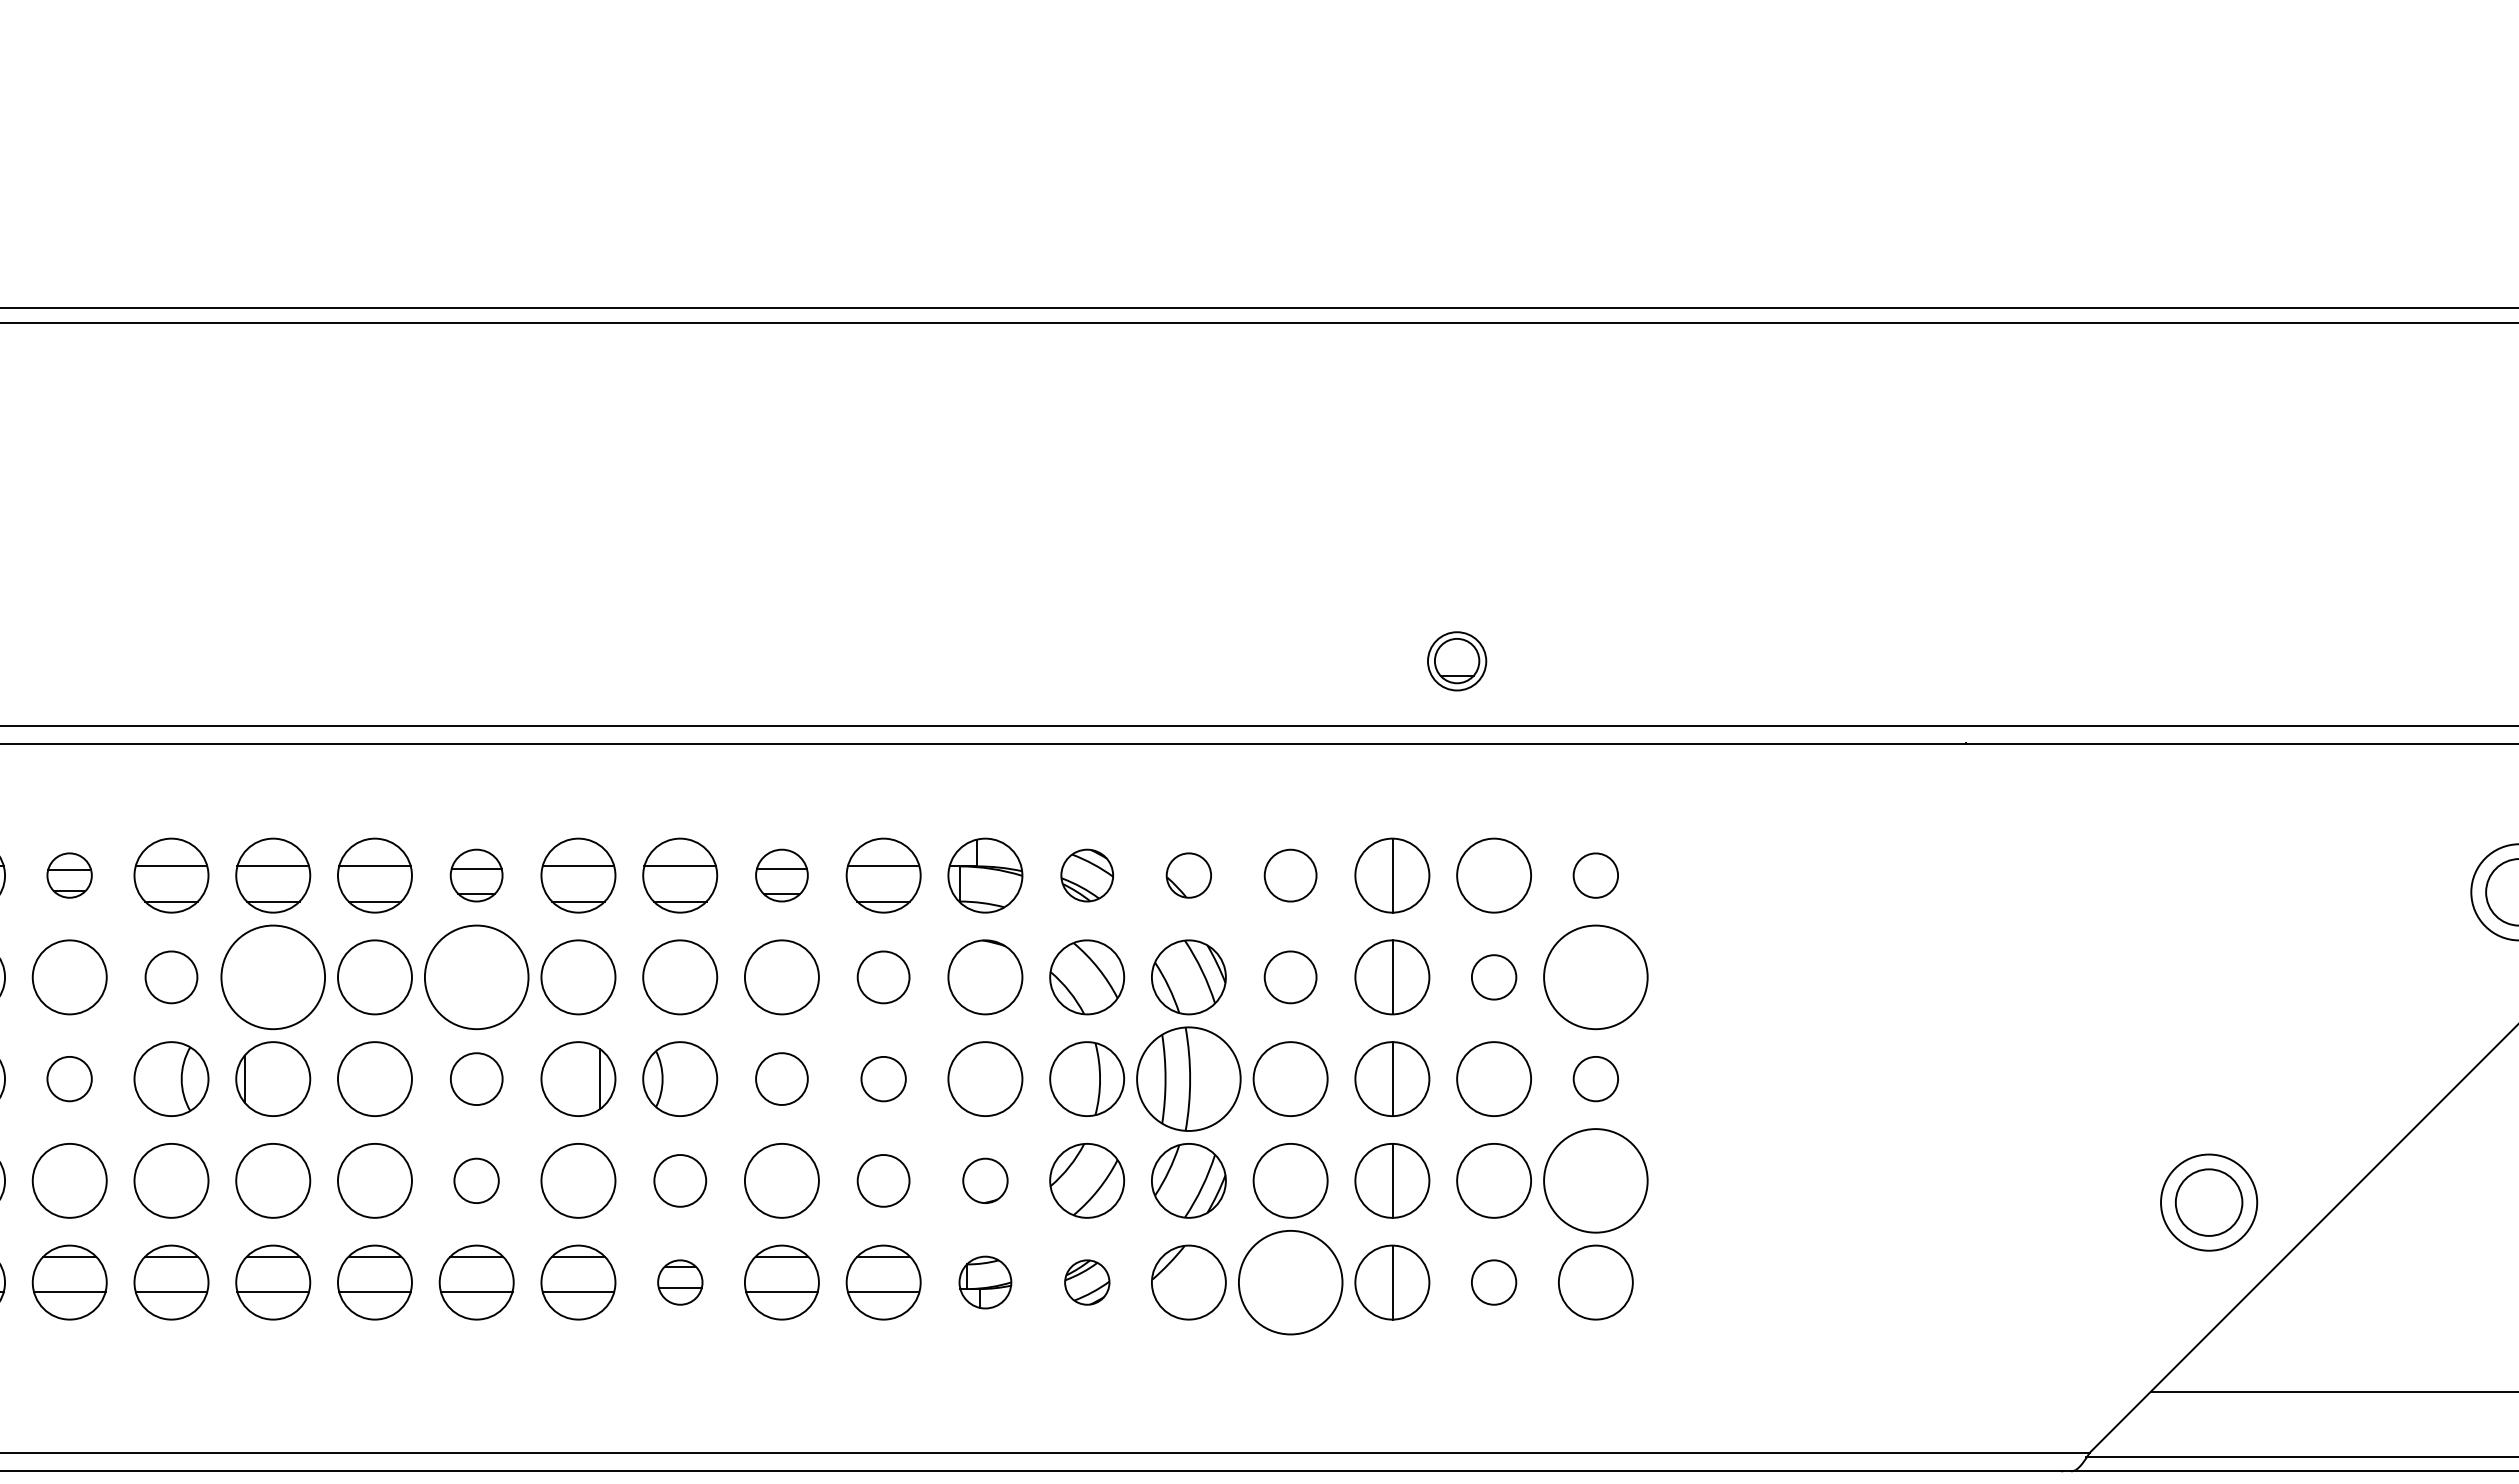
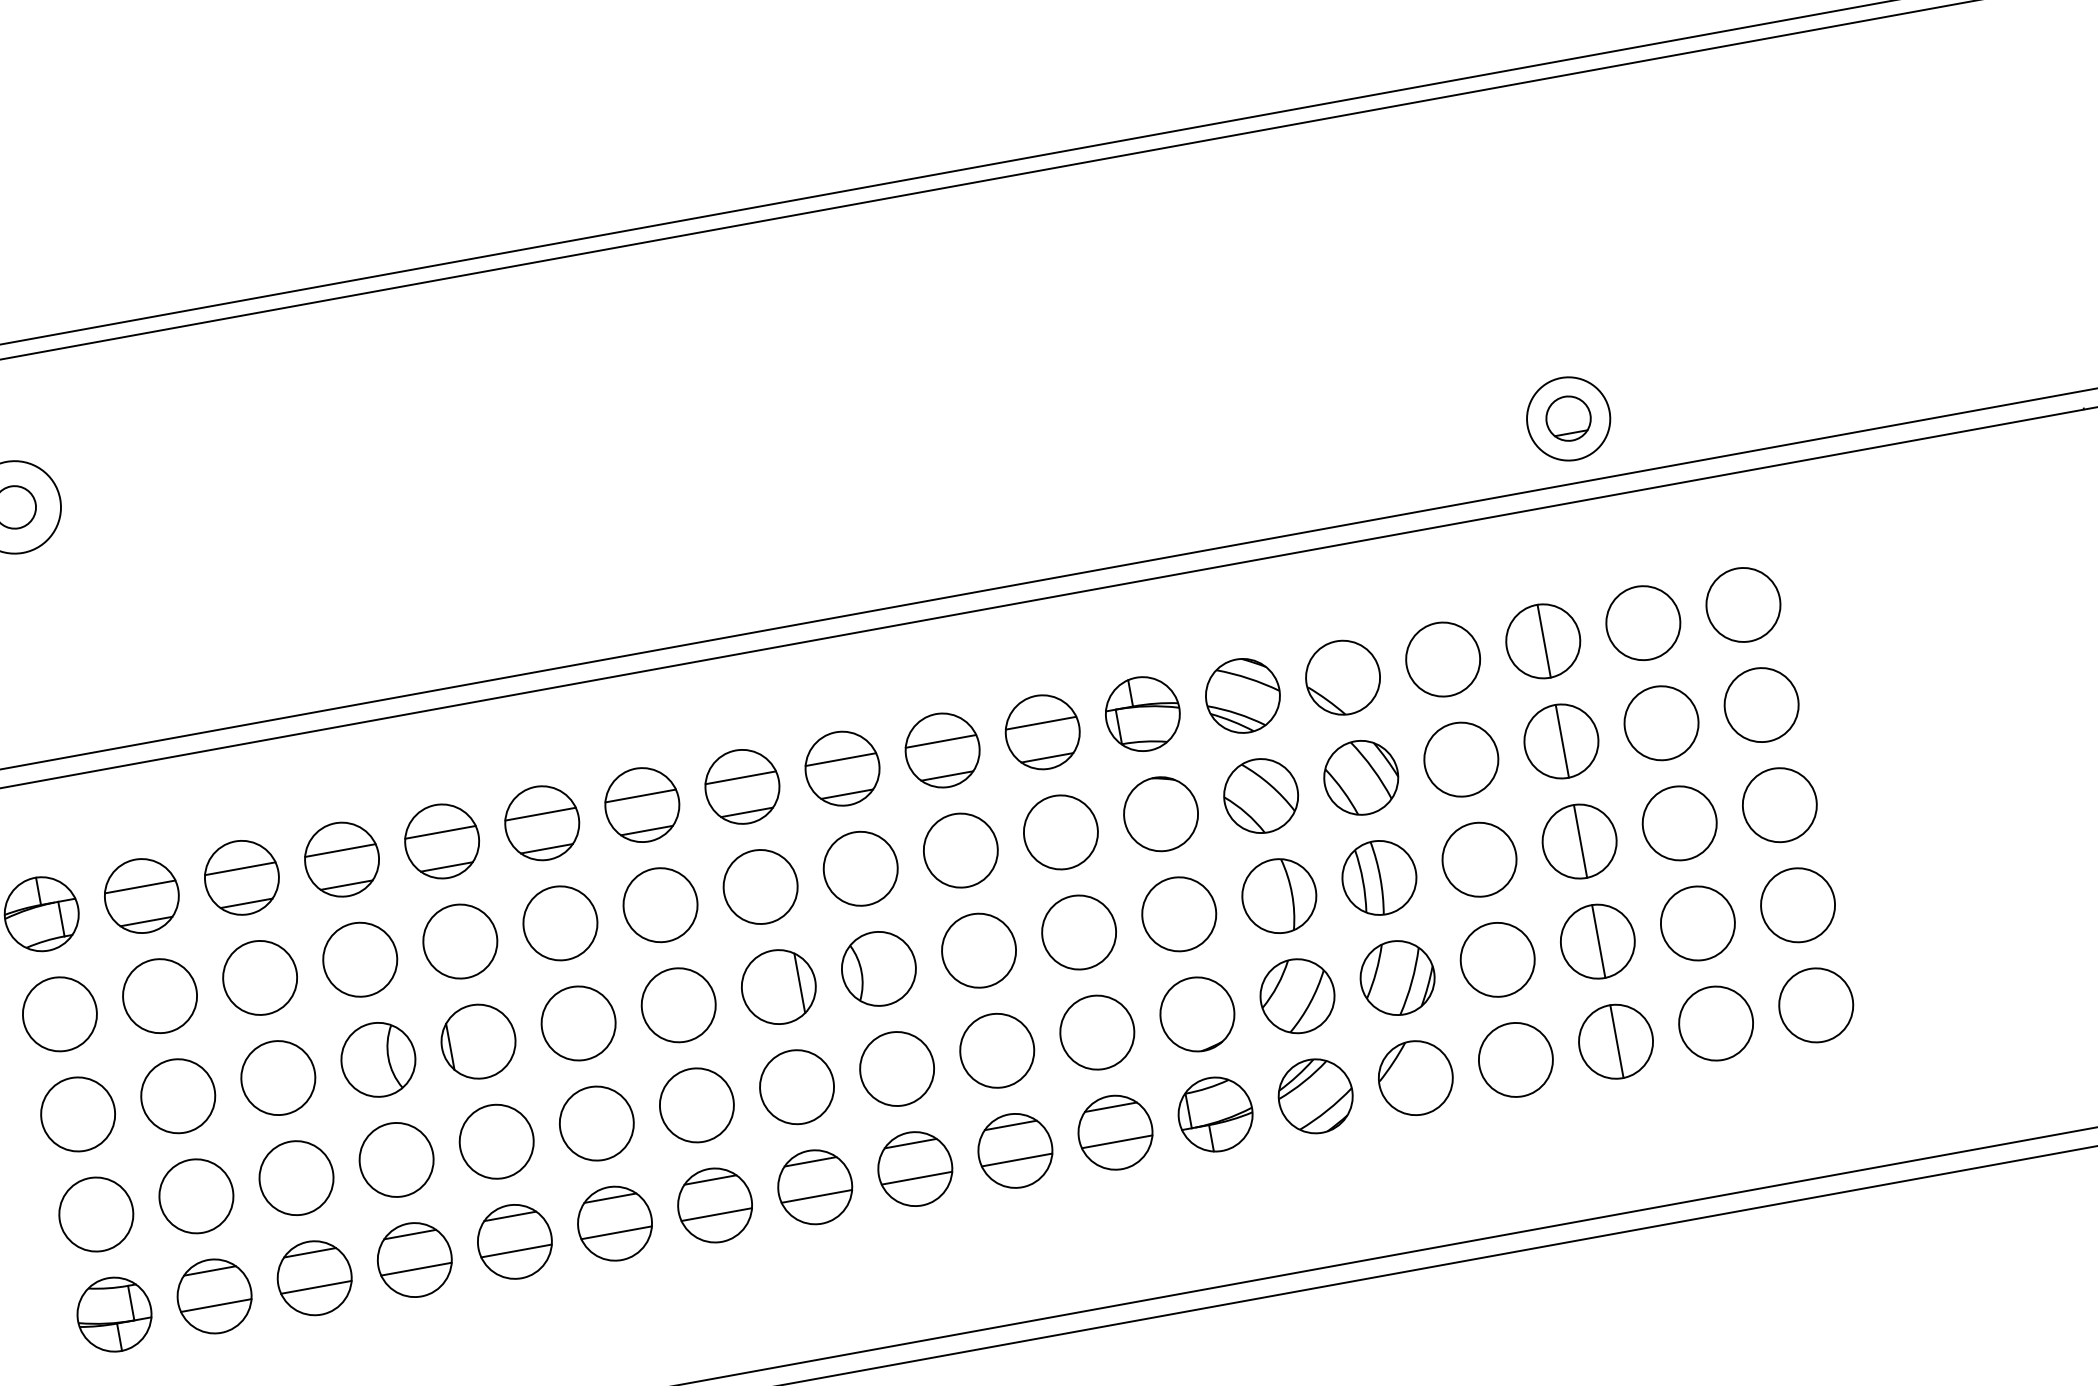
circle: (1456, 660) -> (1567, 418), size x1.43
part: (69, 875) -> (241, 877), size x1.67
part: (476, 875) -> (642, 804), size x1.43
part: (781, 875) -> (942, 750), size x1.43
part: (1087, 875) -> (1243, 695), size x1.43
part: (1188, 875) -> (1342, 677), size x1.67
circle: (1290, 875) -> (1442, 659), size x1.43
circle: (1595, 875) -> (1743, 604), size x1.67
circle: (171, 977) -> (360, 959), size x1.43
circle: (273, 977) -> (460, 941), size x0.71
circle: (476, 977) -> (660, 905), size x0.71
circle: (883, 977) -> (1060, 832), size x1.43
circle: (1290, 977) -> (1461, 759), size x1.43
circle: (1494, 977) -> (1661, 723), size x1.67
circle: (1595, 977) -> (1761, 705), size x0.71
circle: (69, 1078) -> (277, 1077), size x1.67
circle: (781, 1078) -> (978, 950), size x1.43
part: (1188, 1078) -> (1378, 877), size x0.71
circle: (1595, 1078) -> (1779, 804), size x1.67
circle: (476, 1079) -> (678, 1005), size x1.43
circle: (883, 1079) -> (1079, 932), size x1.67
circle: (476, 1180) -> (696, 1105), size x1.67
circle: (680, 1180) -> (897, 1068), size x1.43
circle: (883, 1180) -> (1097, 1032), size x1.43
part: (985, 1180) -> (1197, 1014), size x1.67
circle: (1595, 1180) -> (1797, 904), size x0.71
part: (680, 1282) -> (915, 1168), size x1.67
part: (985, 1282) -> (1215, 1114), size x1.43
part: (1087, 1282) -> (1316, 1096), size x1.67
circle: (1290, 1282) -> (1515, 1059), size x0.71
circle: (1493, 1282) -> (1715, 1023), size x1.67

